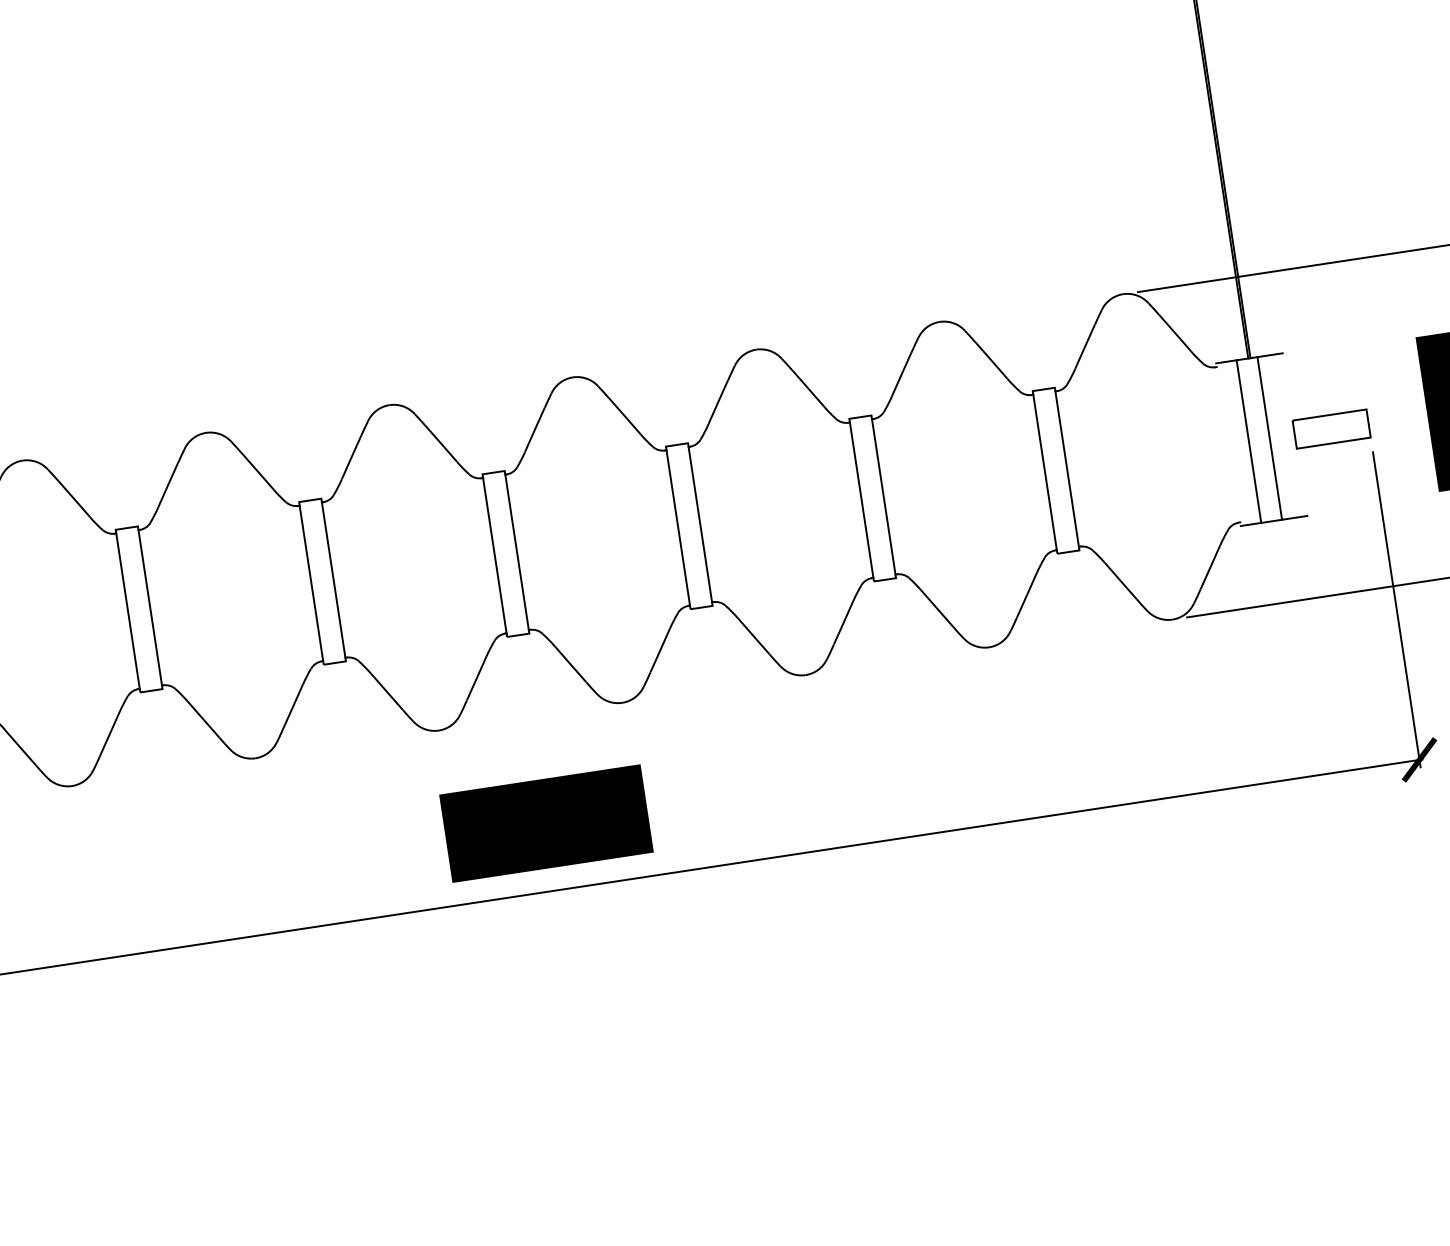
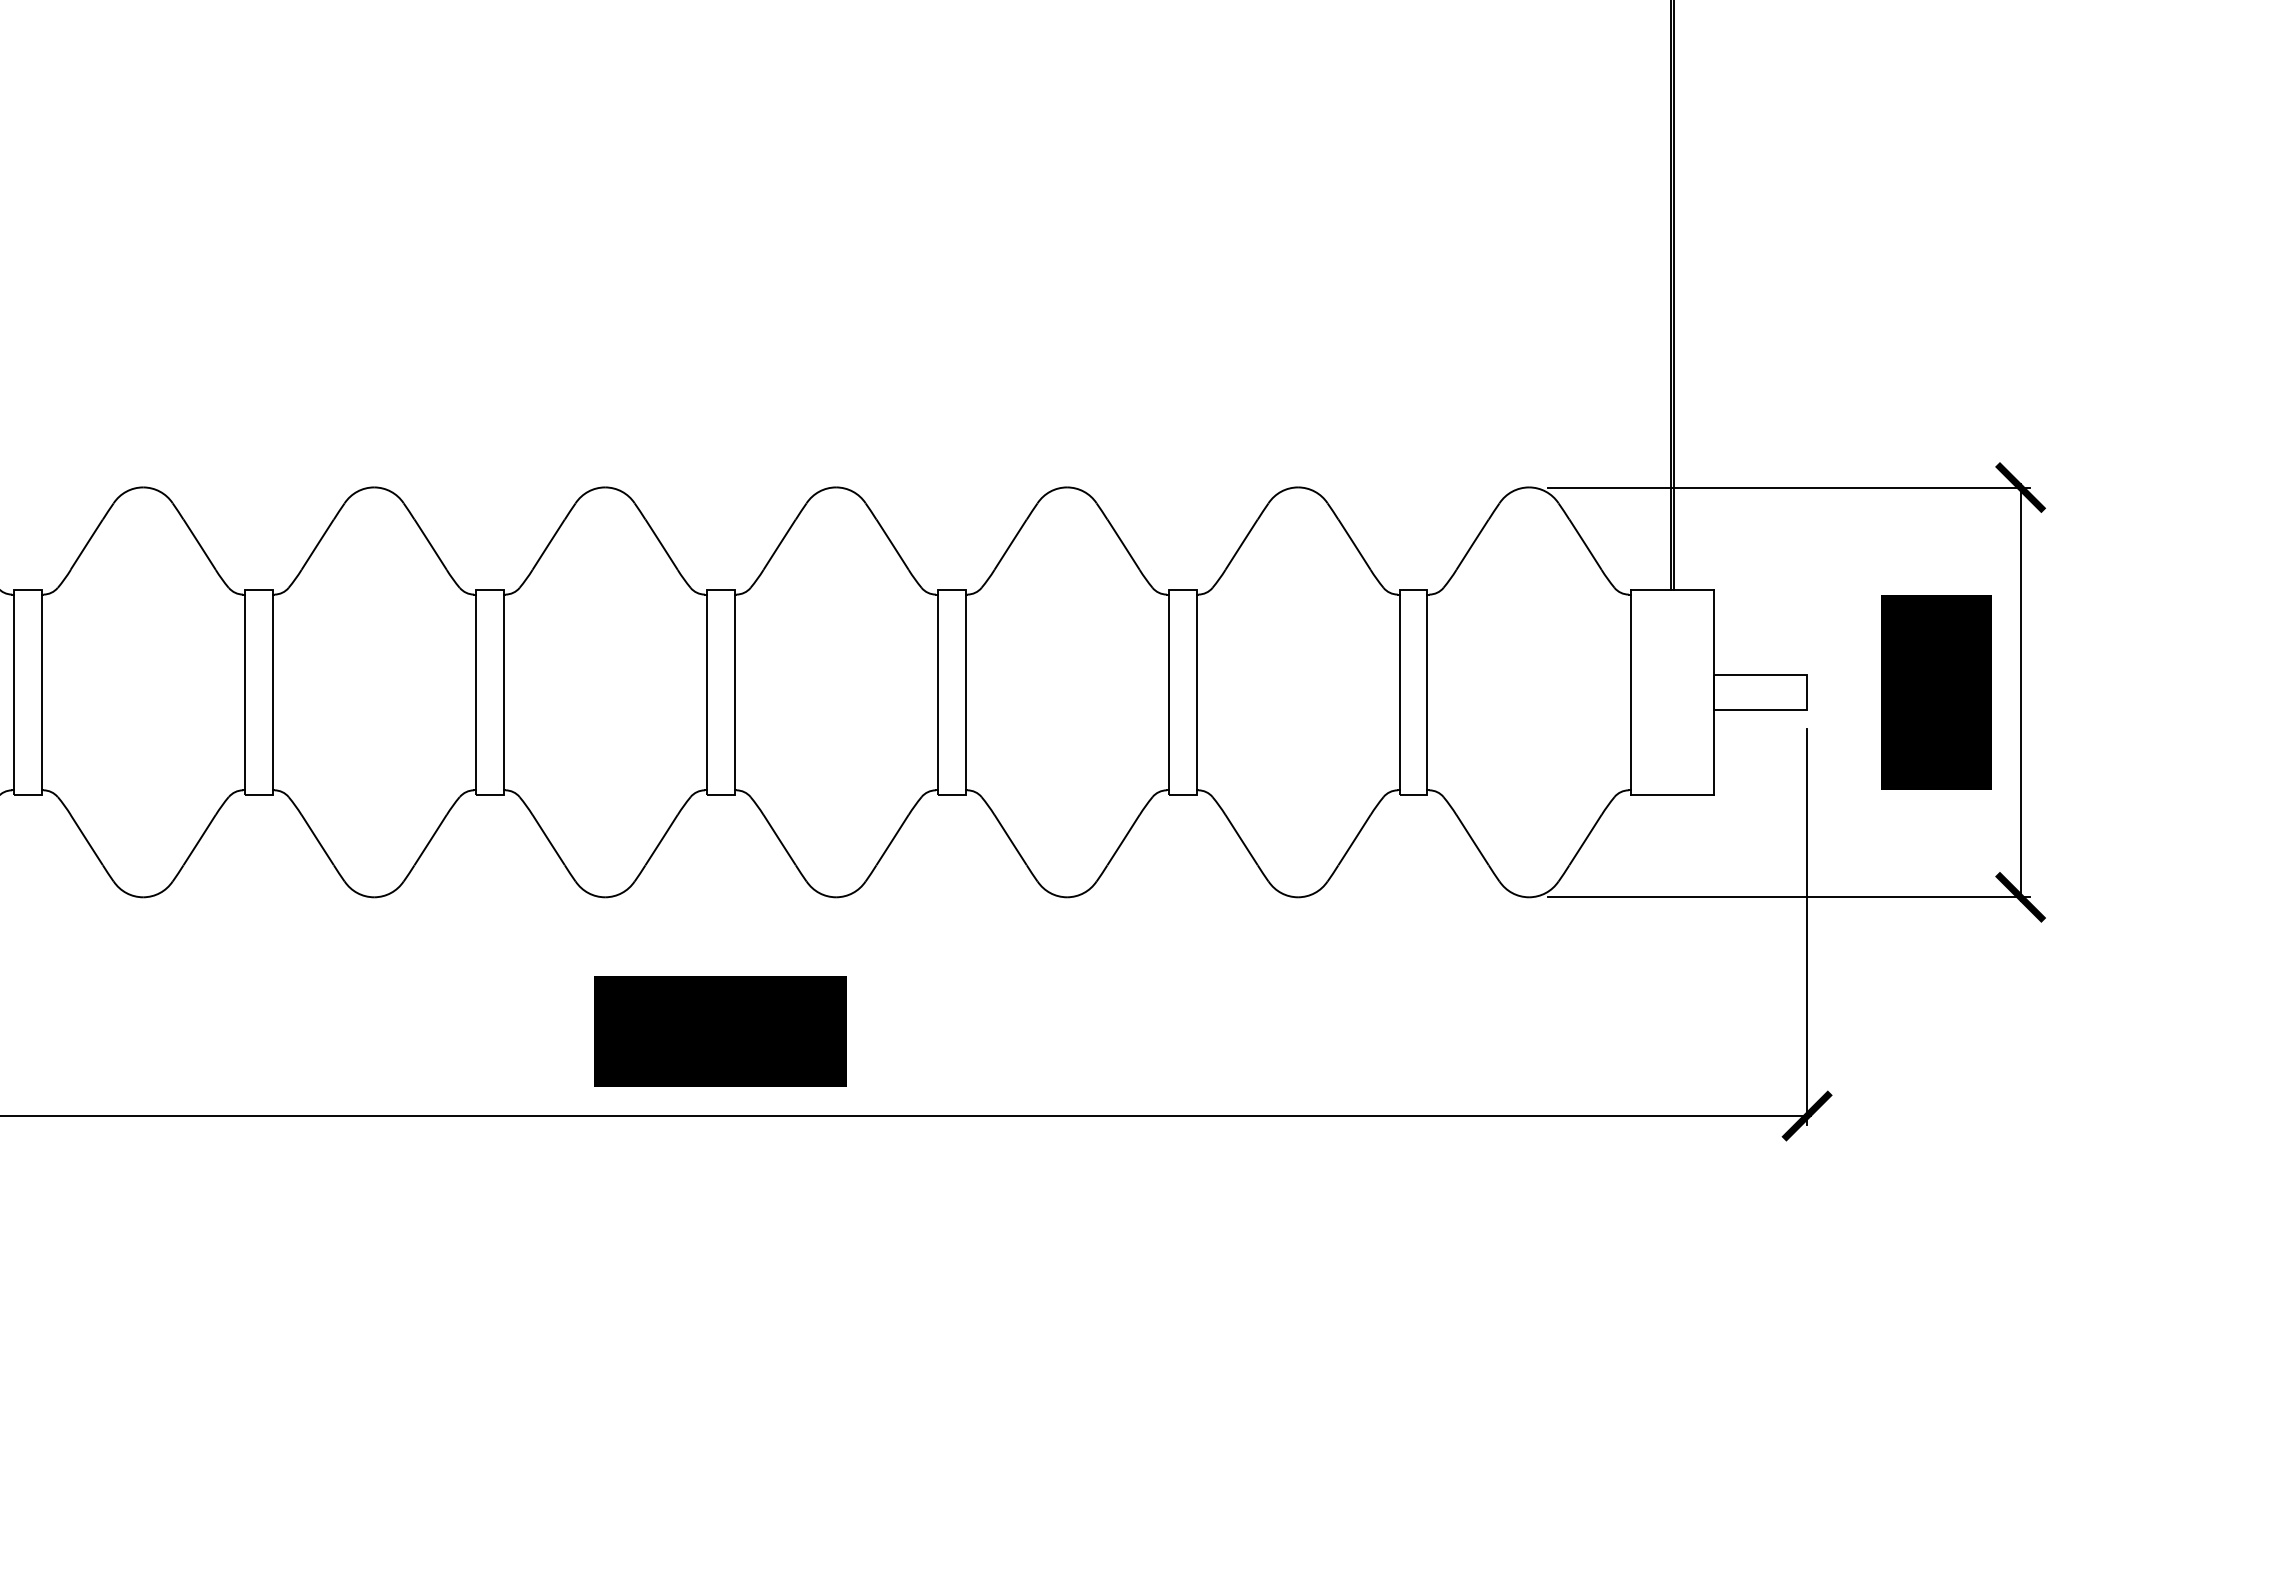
line: (1269, 437) -> (1630, 691), moved
line: (1248, 440) -> (1714, 691), moved

